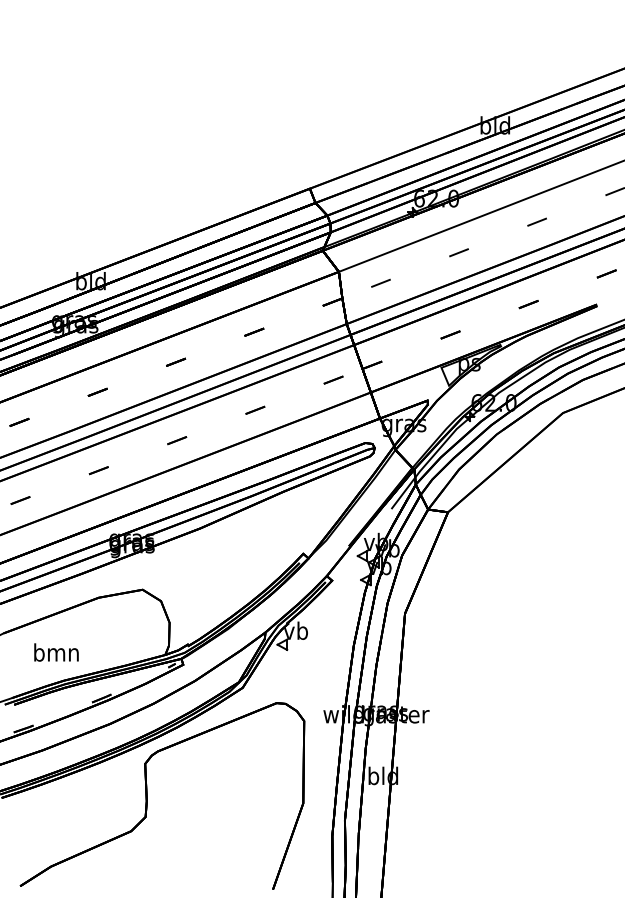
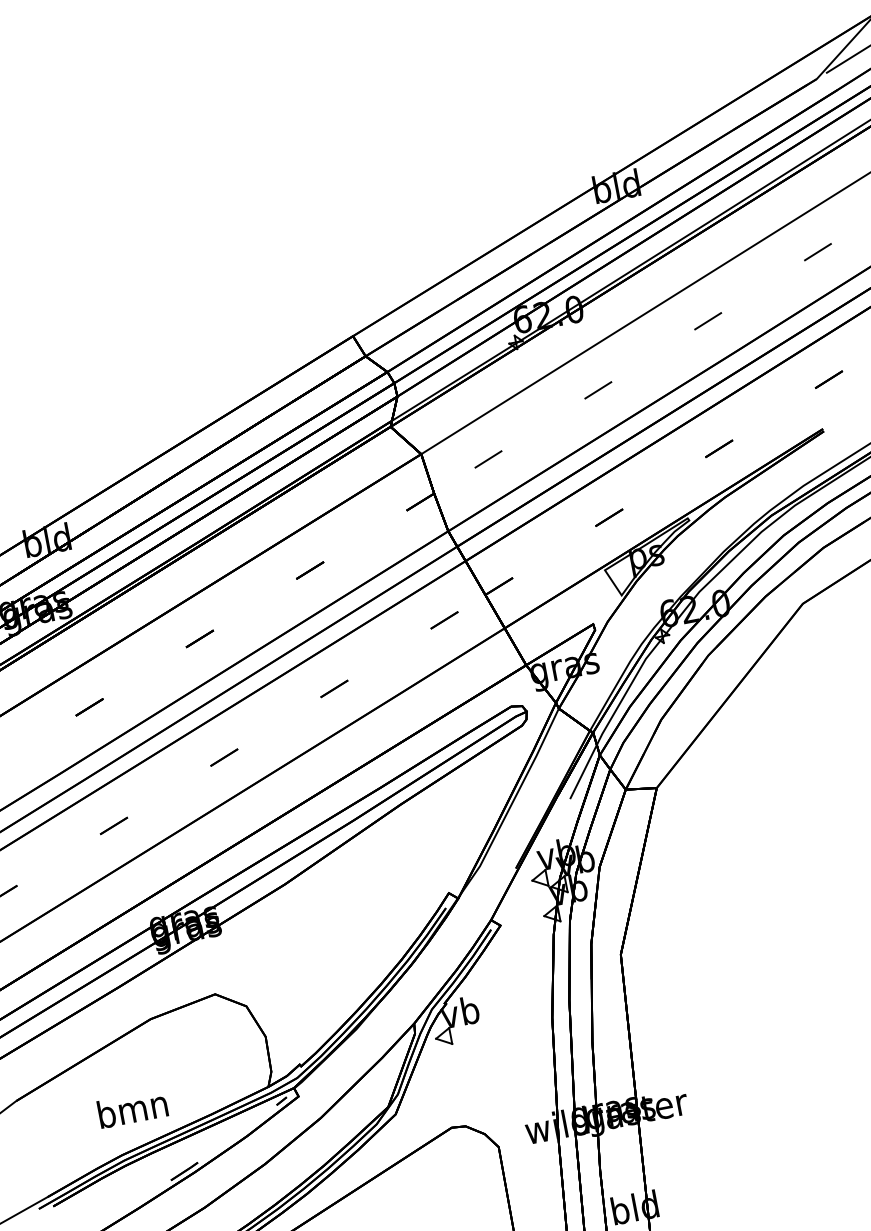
text: (56, 652) -> (132, 1108), moved

